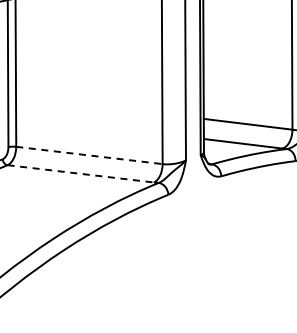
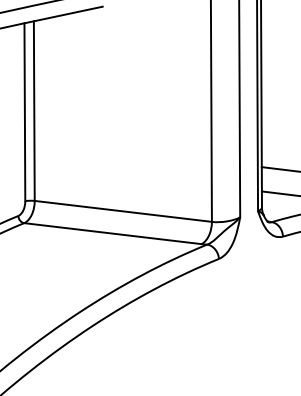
line: (89, 155) -> (123, 211), dashed -> solid
line: (80, 173) -> (112, 233), dashed -> solid

